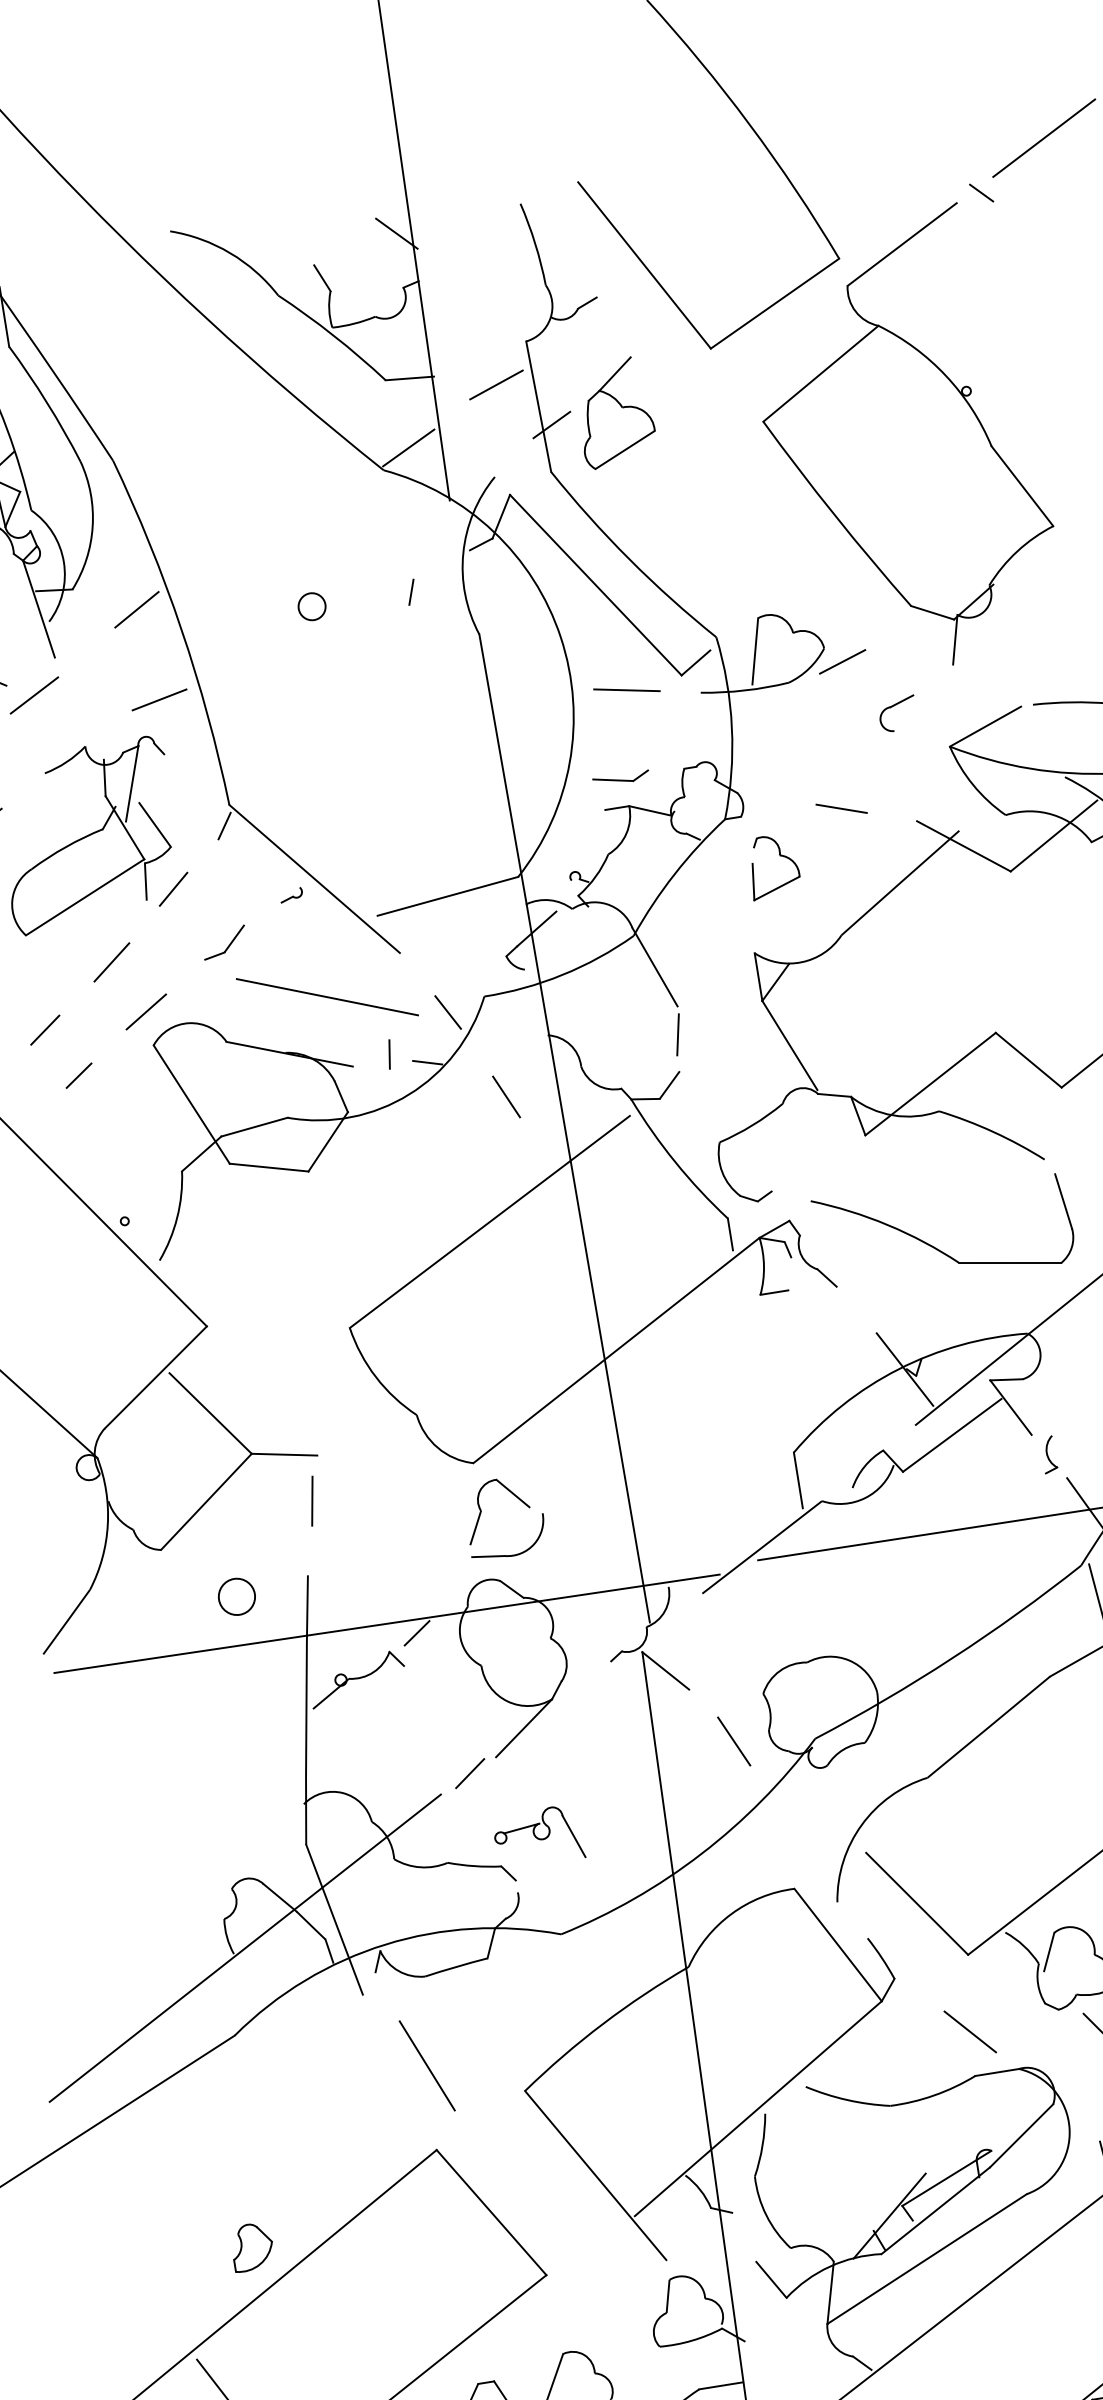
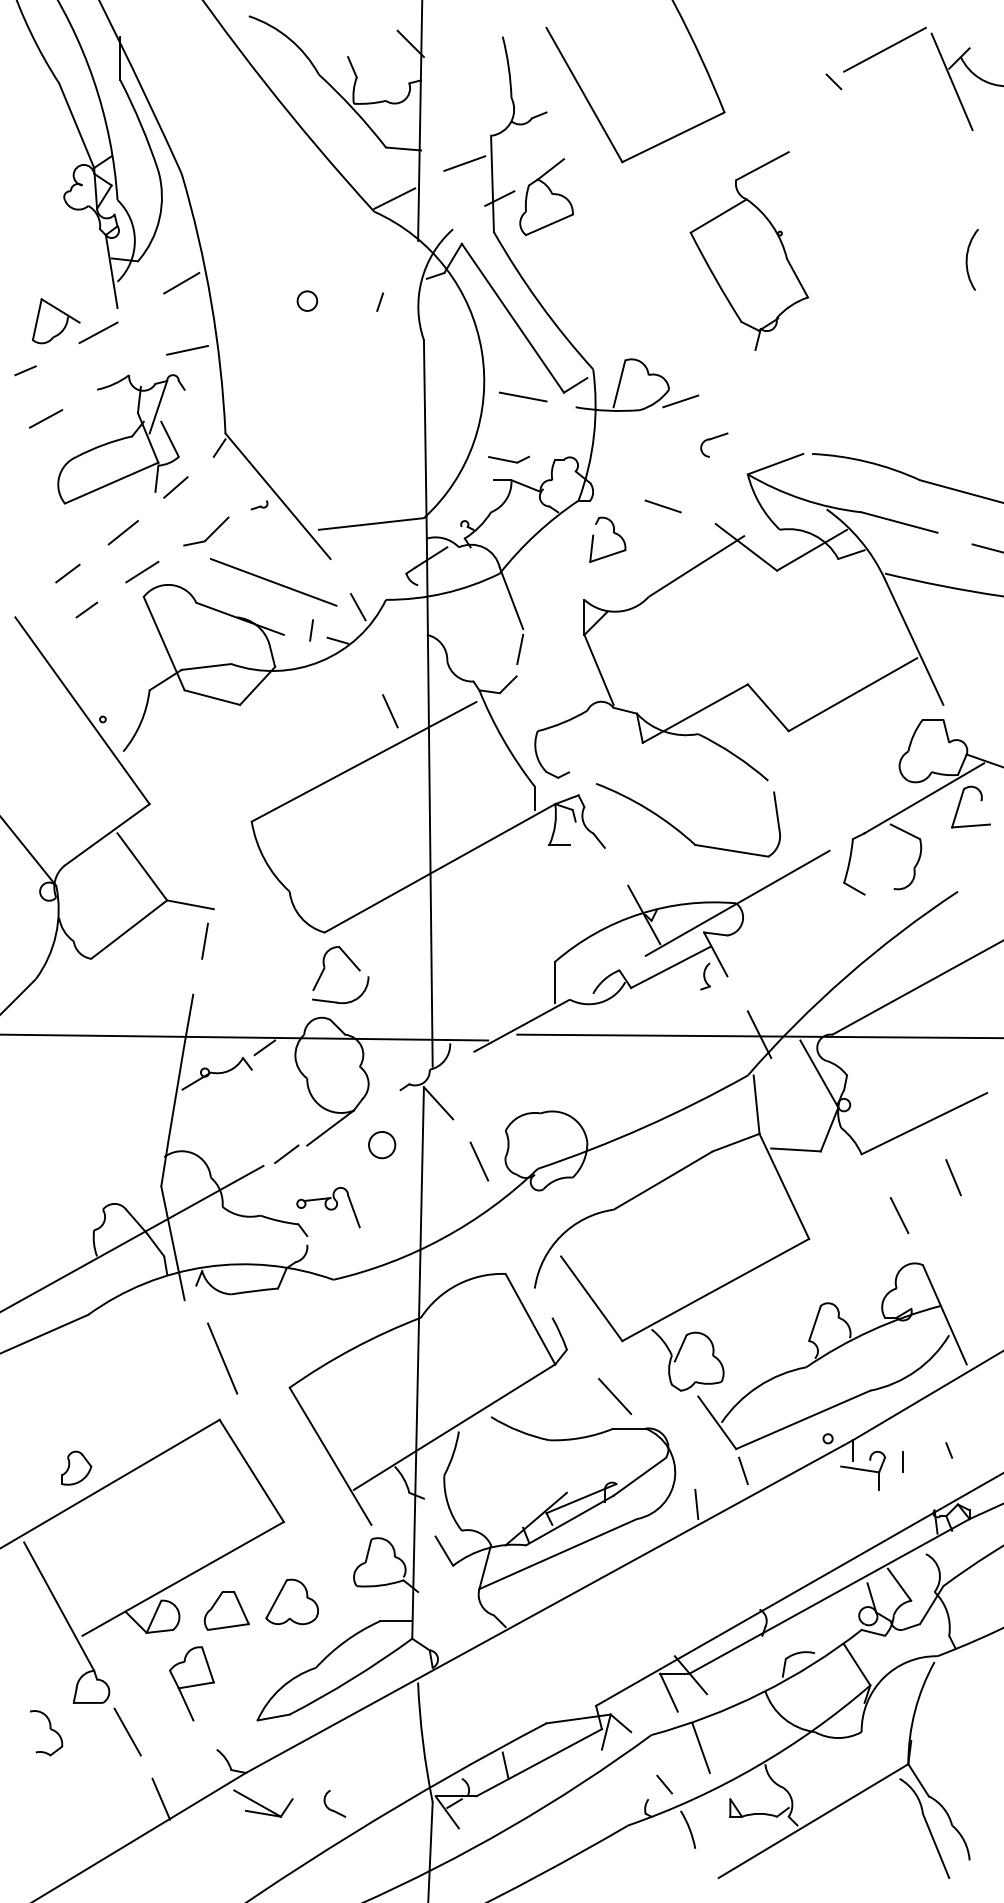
part: (903, 441) -> (749, 250), size x0.6
part: (223, 942) -> (205, 531), size x1.4
line: (506, 1097) -> (390, 711), moved
part: (1048, 1454) -> (705, 976), moved
circle: (237, 1597) -> (382, 1145), moved

